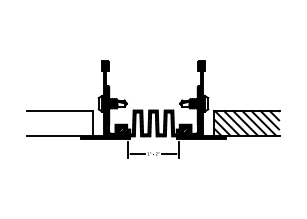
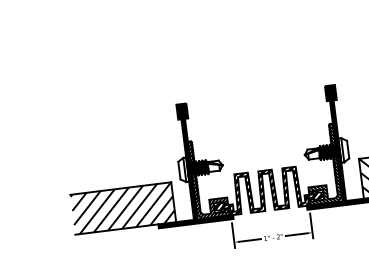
hatch: (59, 123) -> (122, 208), added

